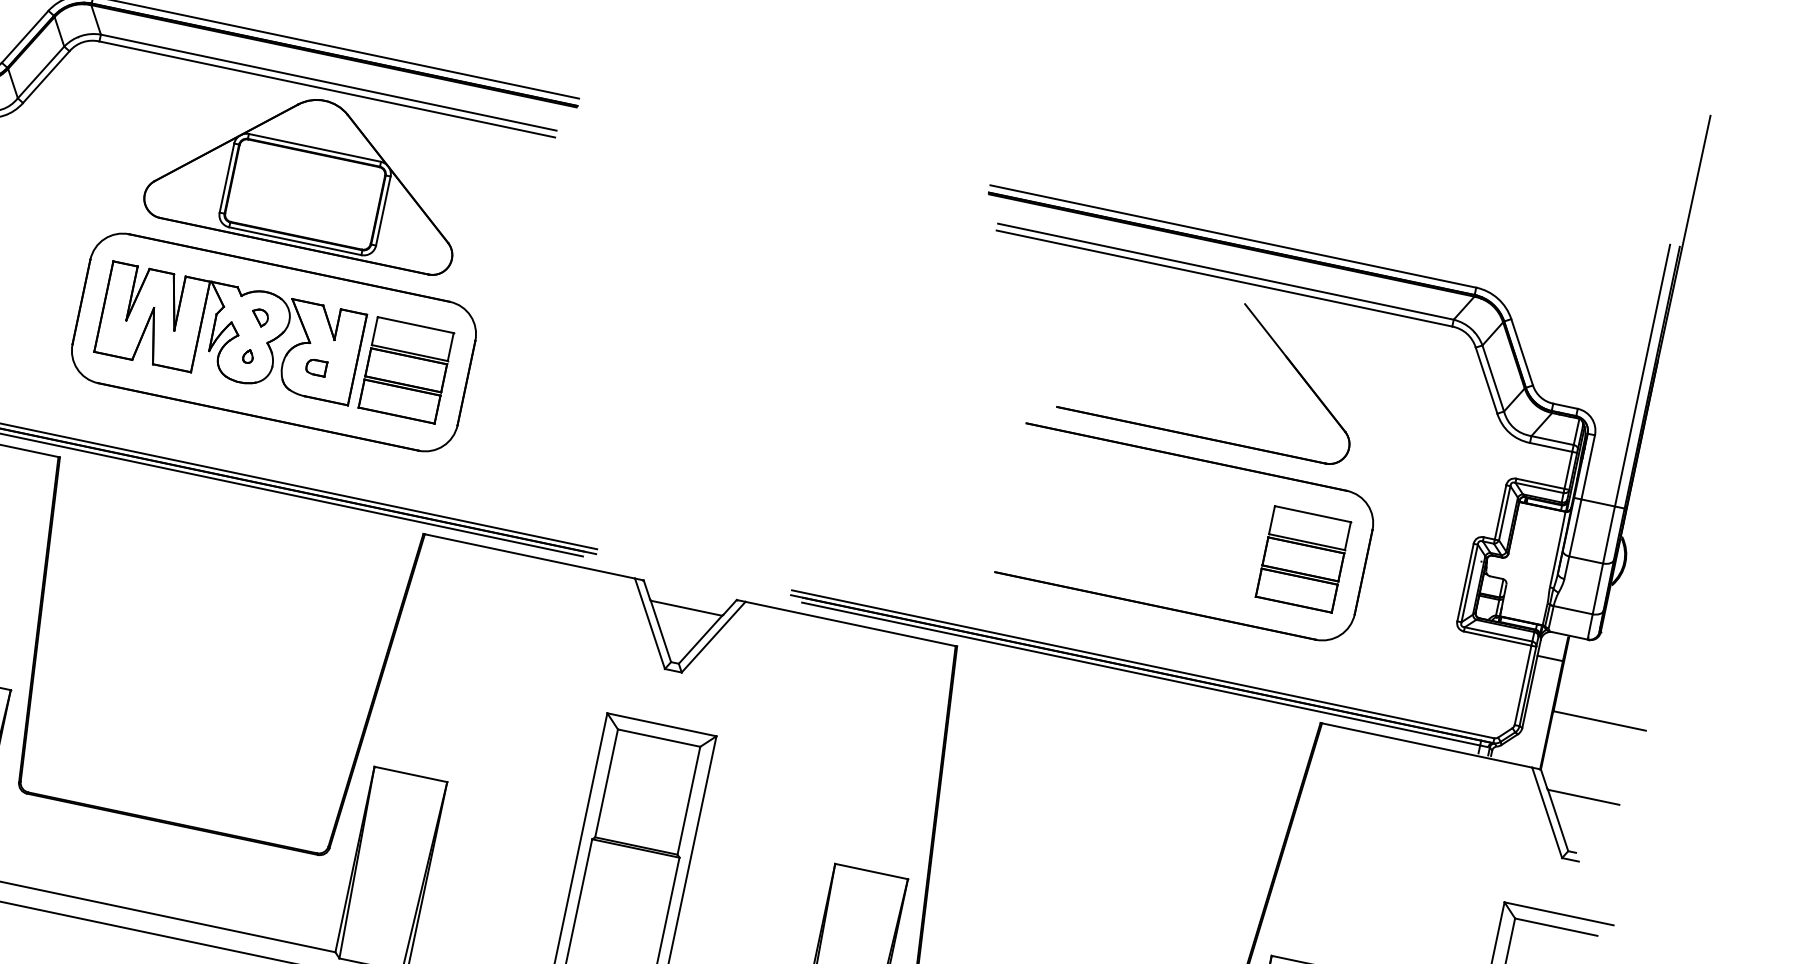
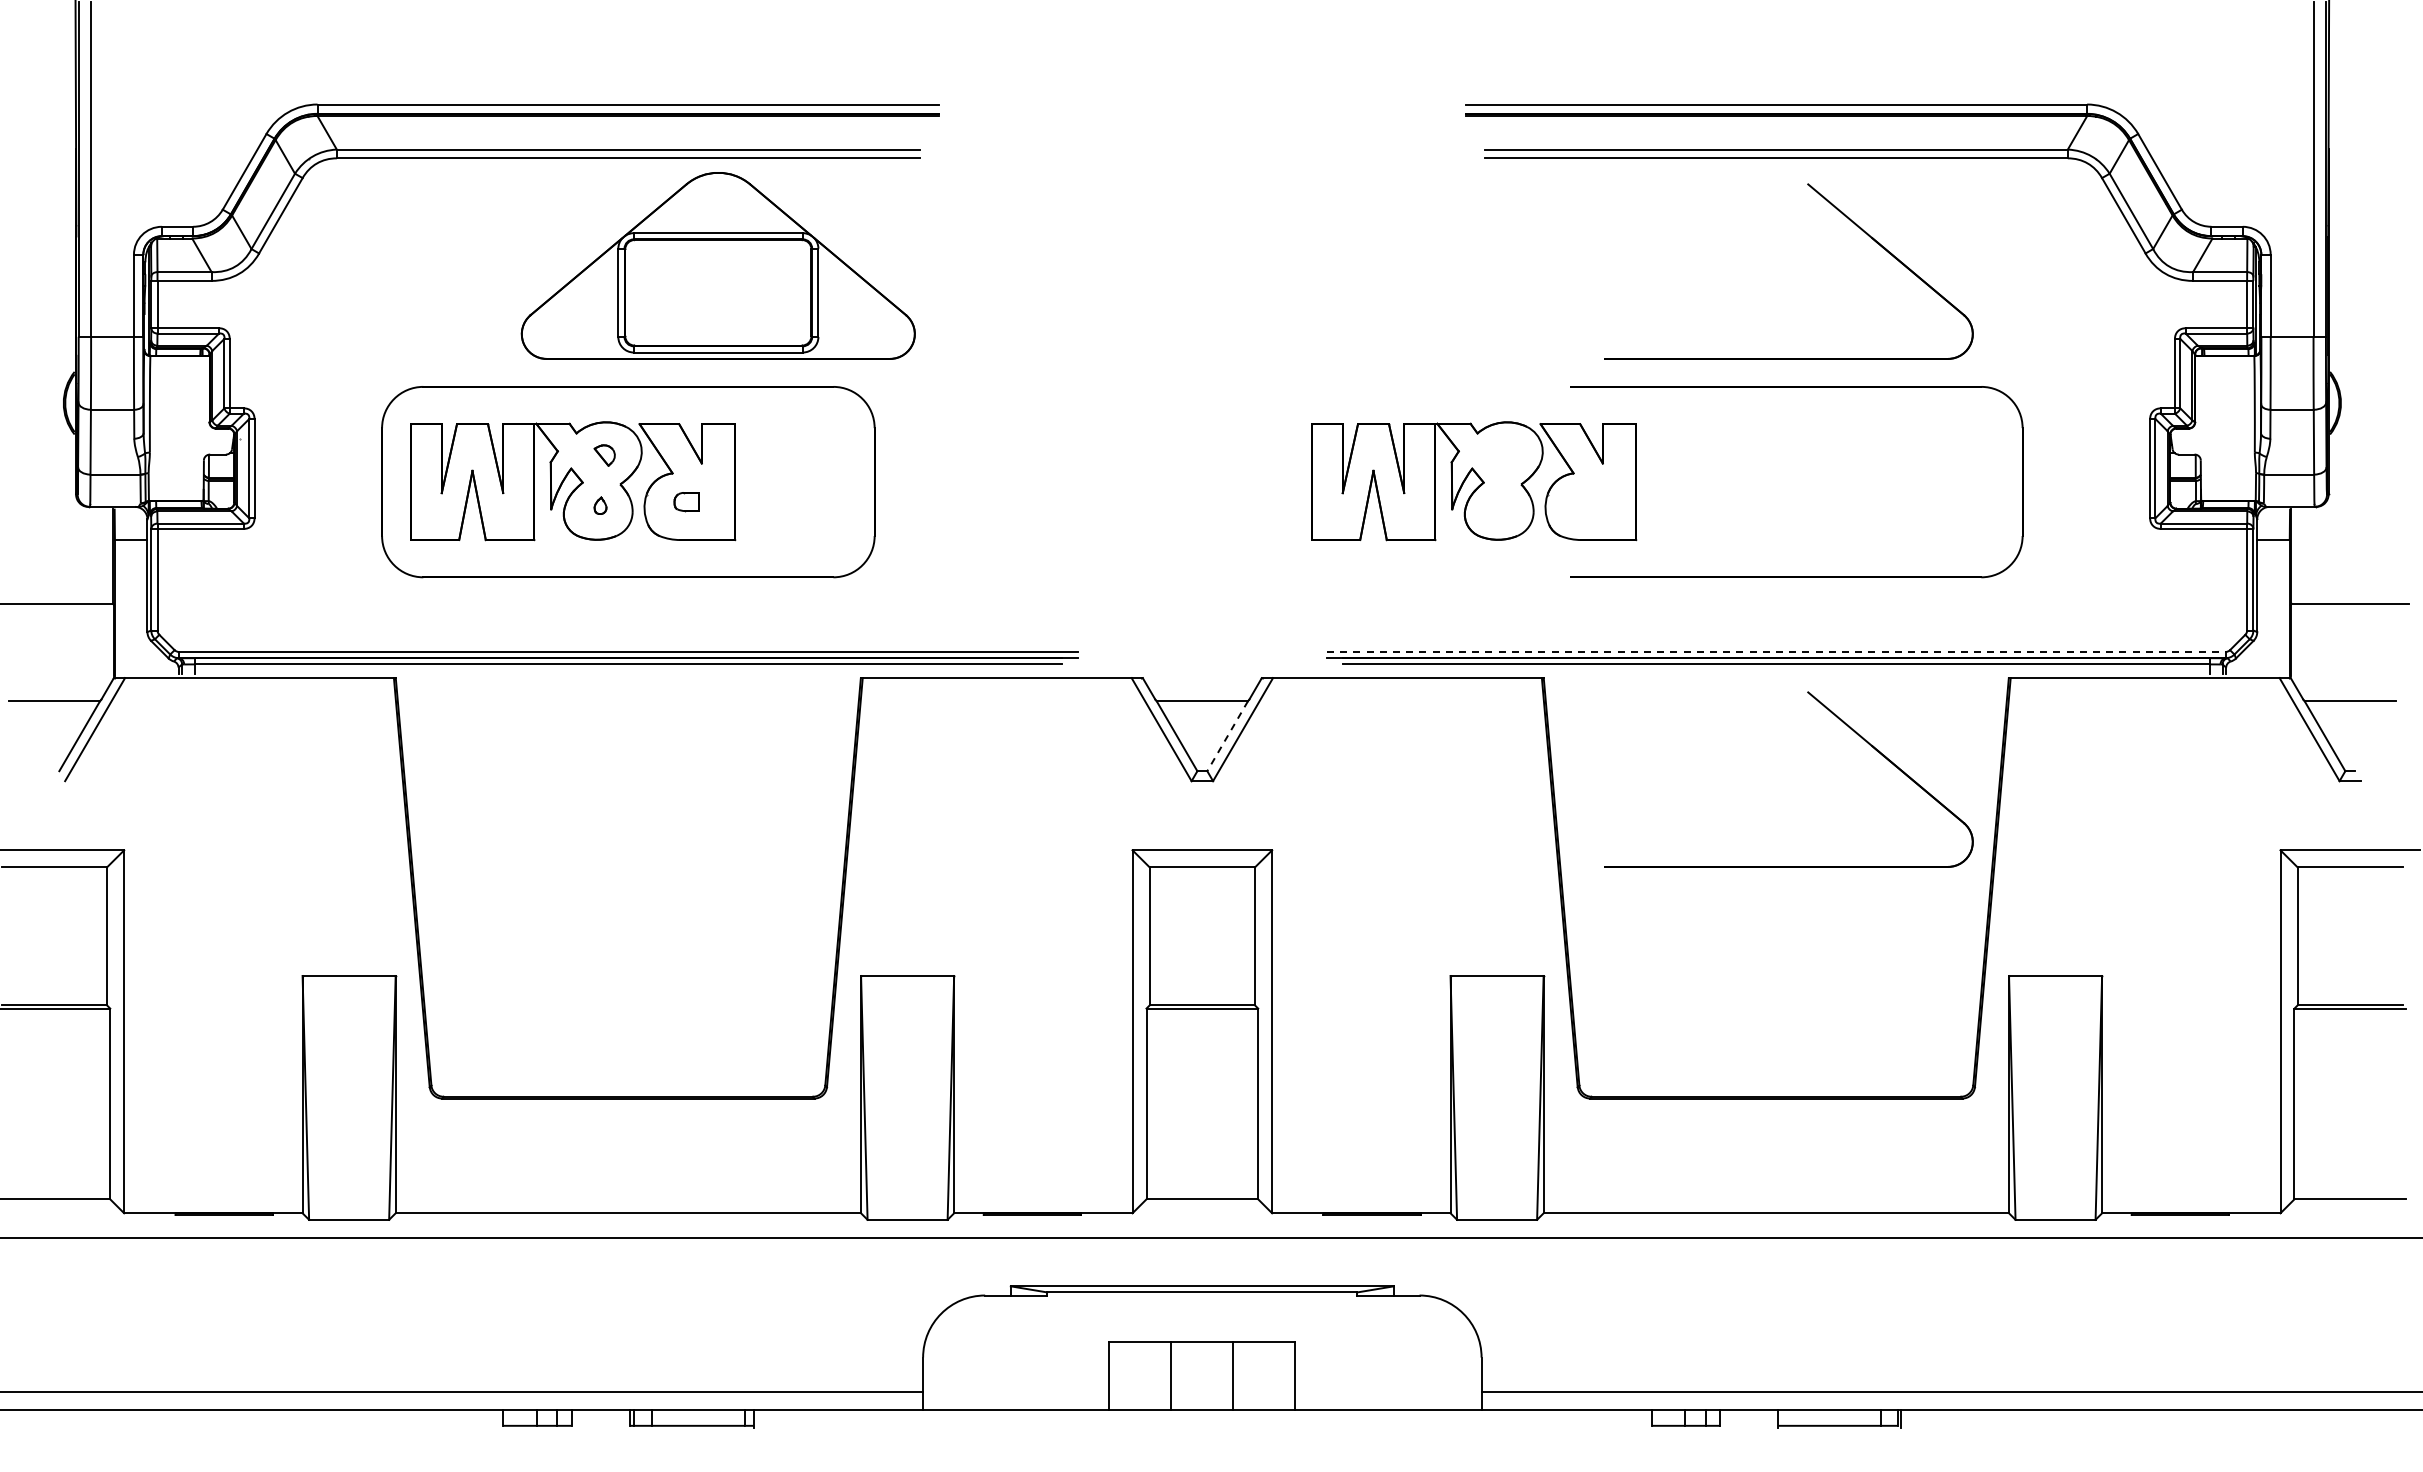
part: (308, 173) -> (717, 265), moved
part: (406, 369) -> (797, 481), removed
part: (935, 481) -> (1474, 481), added
part: (1303, 558) -> (1945, 481), removed
line: (700, 639) -> (1227, 736), solid -> dashed
line: (1143, 663) -> (1776, 651), solid -> dashed
part: (1180, 727) -> (1838, 719), added

